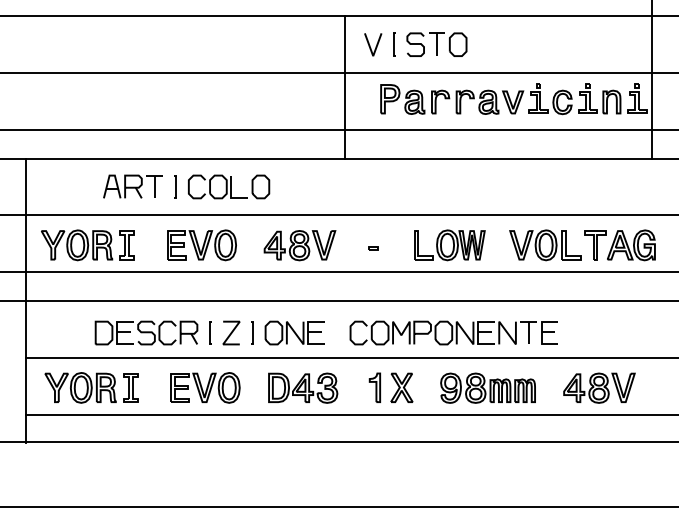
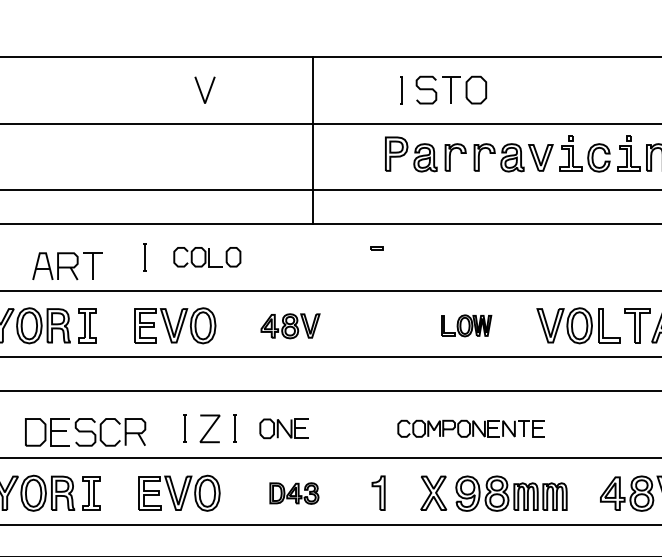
line: (375, 46) -> (207, 92), moved
line: (345, 87) -> (313, 140), moved
part: (132, 186) -> (66, 266), moved
part: (229, 186) -> (207, 256), size x0.7
part: (299, 245) -> (289, 325), size x0.7
part: (449, 245) -> (466, 325), size x0.6
part: (373, 248) -> (376, 248), moved
part: (146, 332) -> (85, 431), moved
part: (294, 332) -> (284, 428), size x0.7
part: (453, 332) -> (470, 428), size x0.6
part: (303, 387) -> (294, 492), size x0.6
part: (401, 387) -> (433, 492), moved

